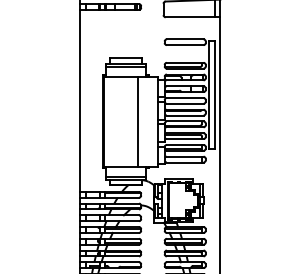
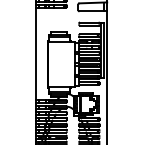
line: (138, 122) -> (65, 64), removed

